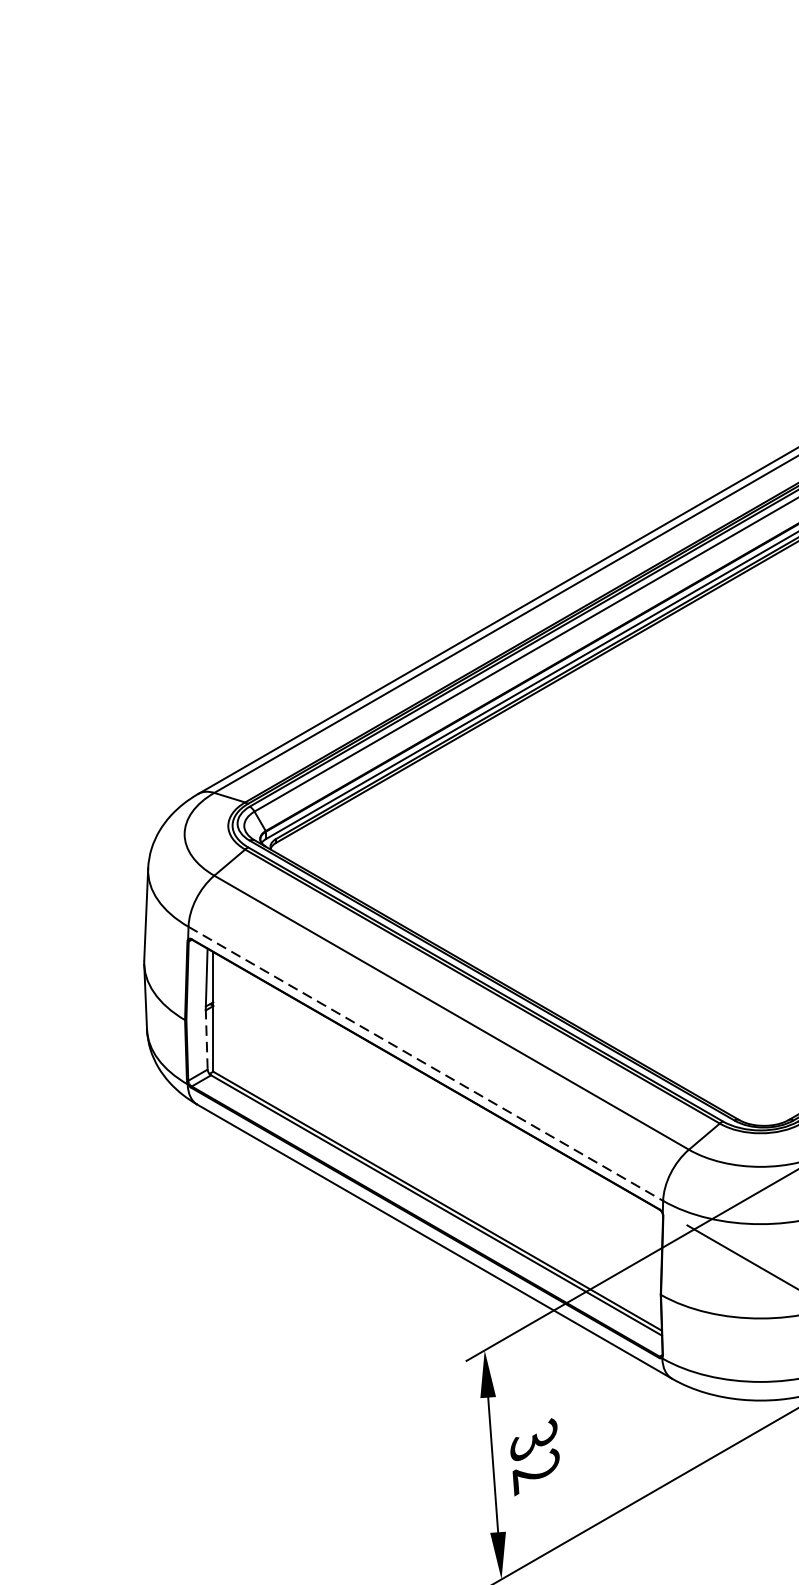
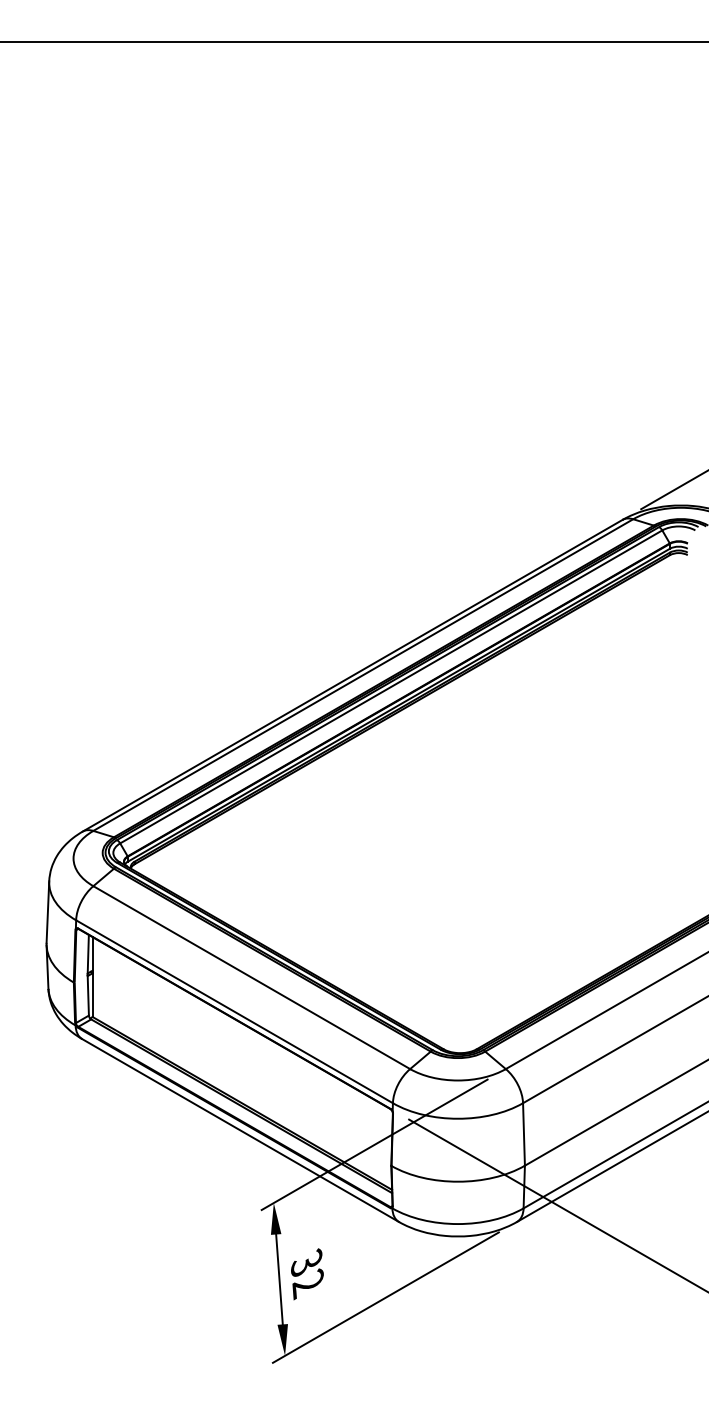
line: (207, 1039) -> (88, 995), dashed -> solid
line: (425, 1063) -> (234, 1011), dashed -> solid

